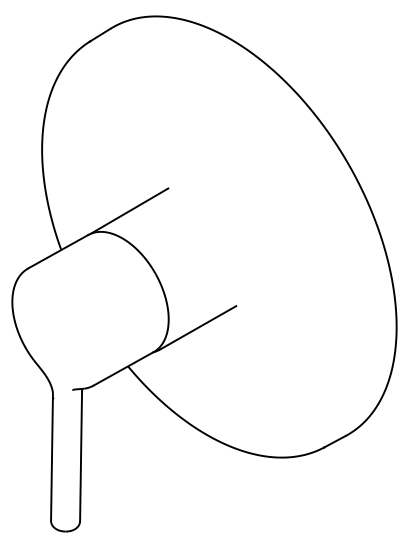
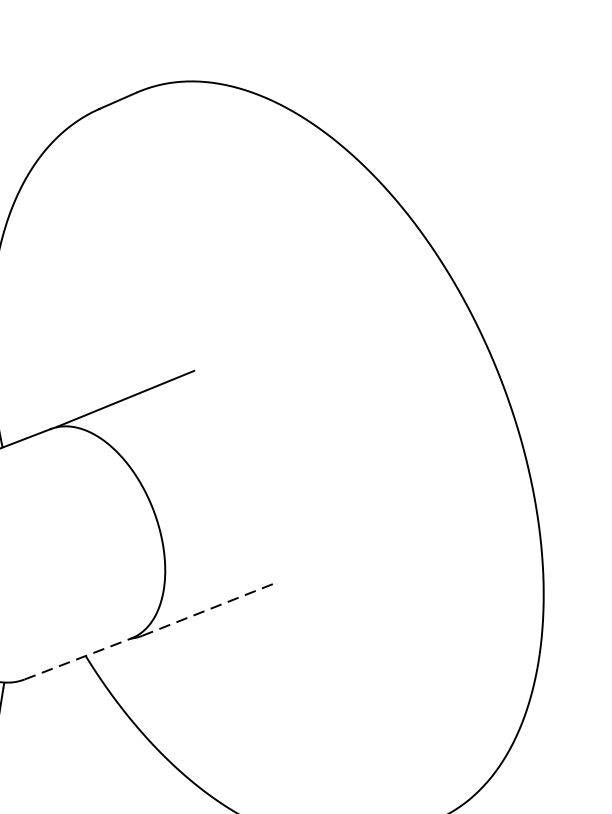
line: (198, 327) -> (211, 608), solid -> dashed
line: (124, 368) -> (79, 658), solid -> dashed

